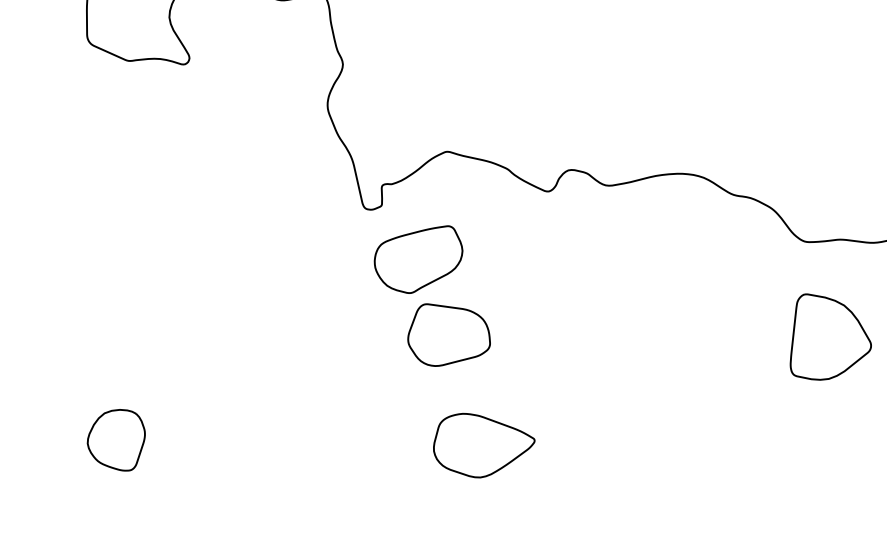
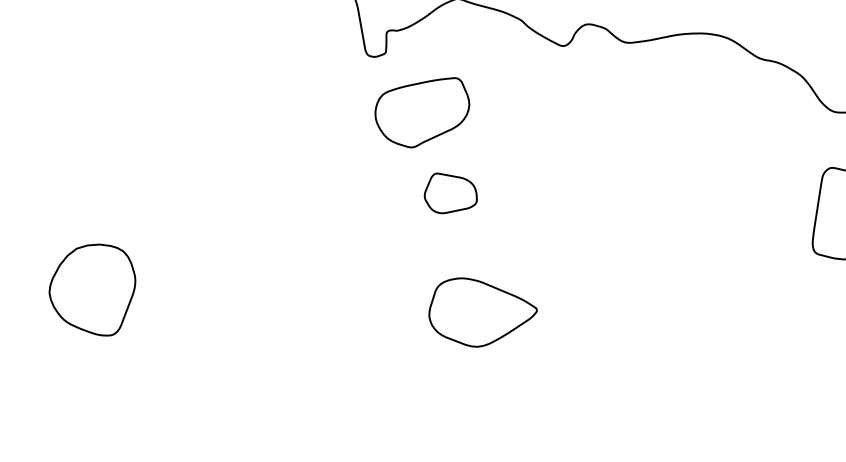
part: (448, 334) -> (450, 193), size x0.6
part: (115, 440) -> (91, 289), size x1.4

